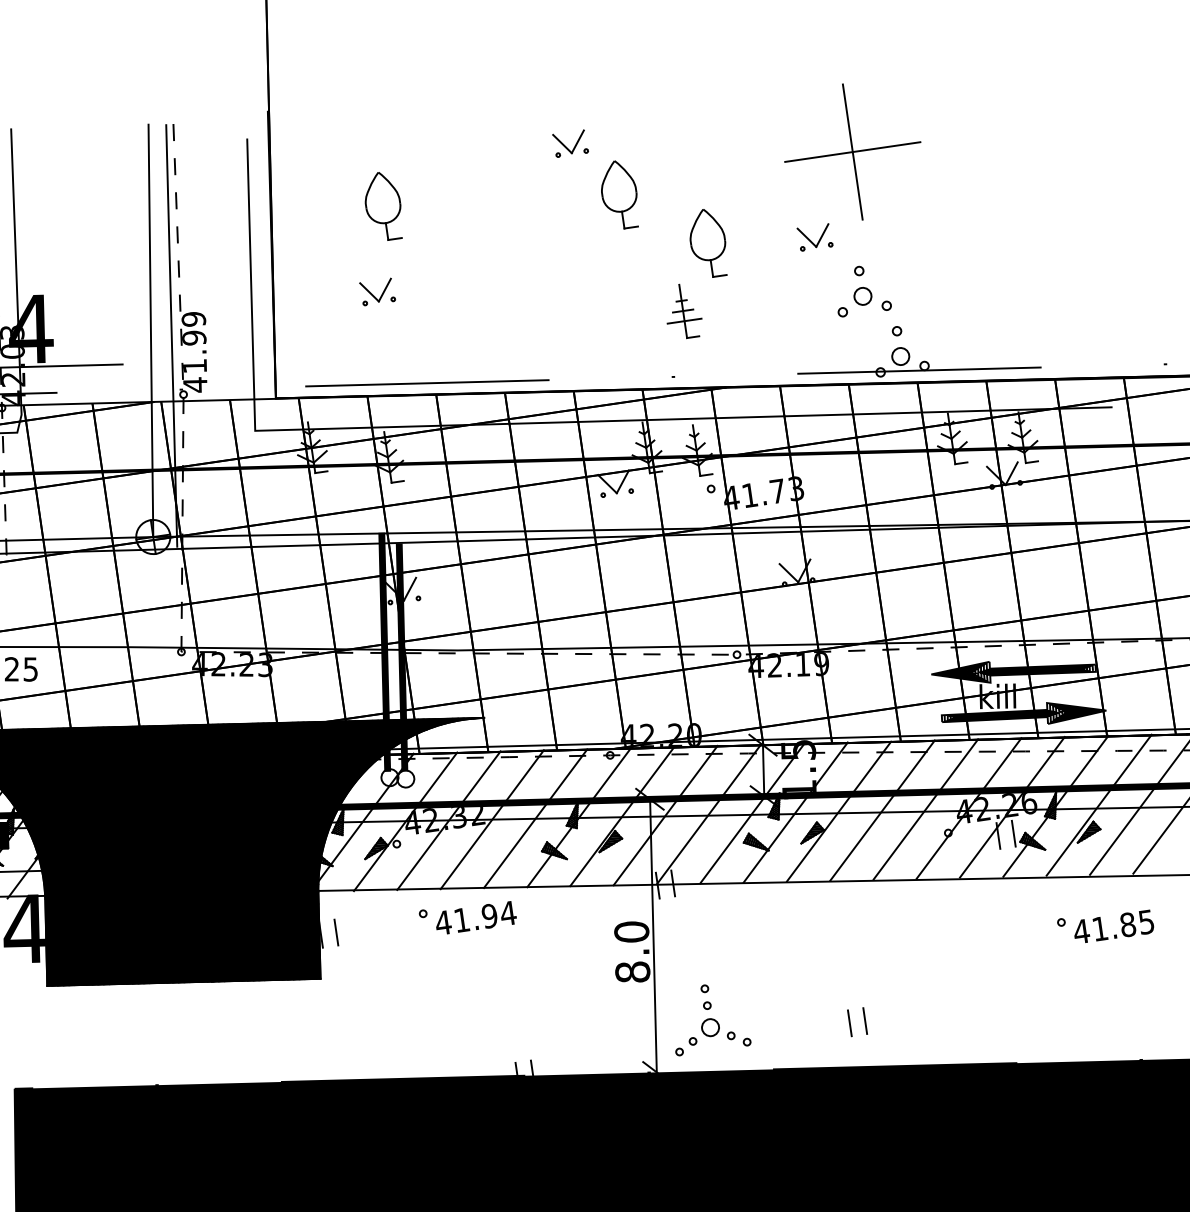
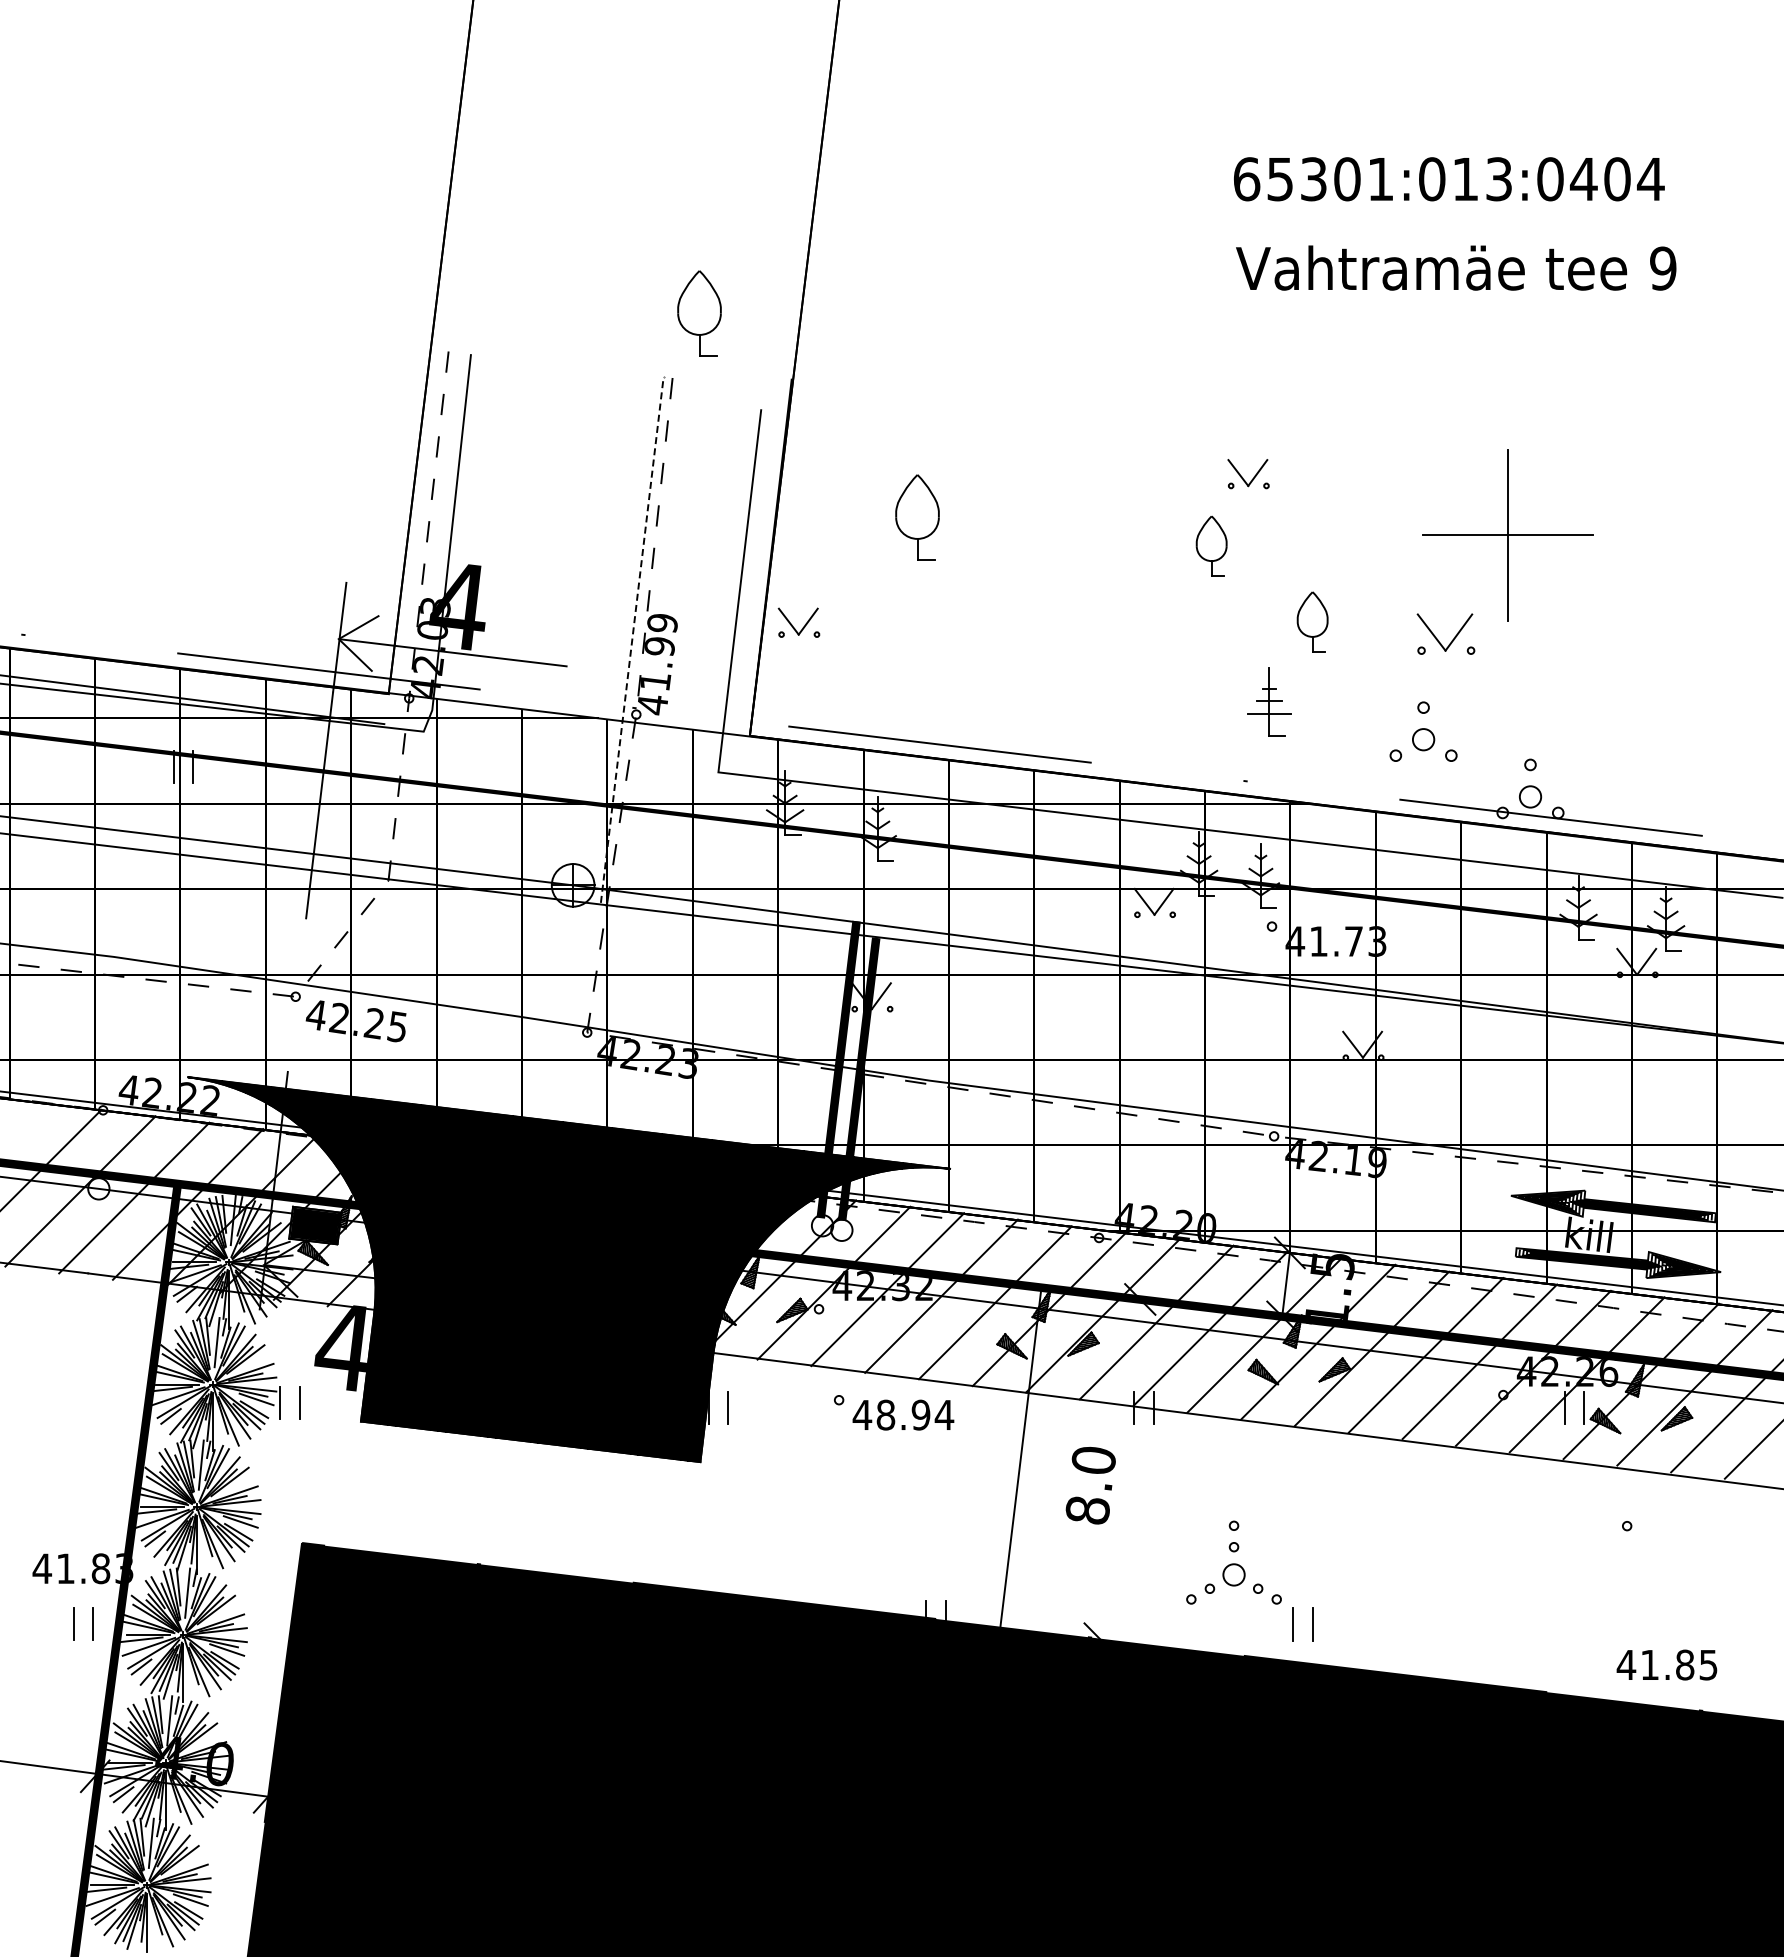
part: (187, 69) -> (699, 313), added
part: (570, 144) -> (1248, 474), moved
part: (619, 195) -> (1211, 546), size x0.7
part: (815, 237) -> (1446, 634), size x1.4
part: (707, 242) -> (1312, 621), size x0.7
part: (861, 289) -> (1423, 731), moved
part: (372, 294) -> (792, 624), moved
line: (150, 330) -> (607, 629), removed
line: (171, 335) -> (632, 639), solid -> dashed
text: (461, 919) -> (885, 1414), 41.94 -> 48.94
text: (1113, 926) -> (1666, 1664), moved
line: (653, 935) -> (1020, 1456), moved
part: (708, 1017) -> (1233, 1562), moved
part: (850, 1023) -> (1293, 1624), moved

